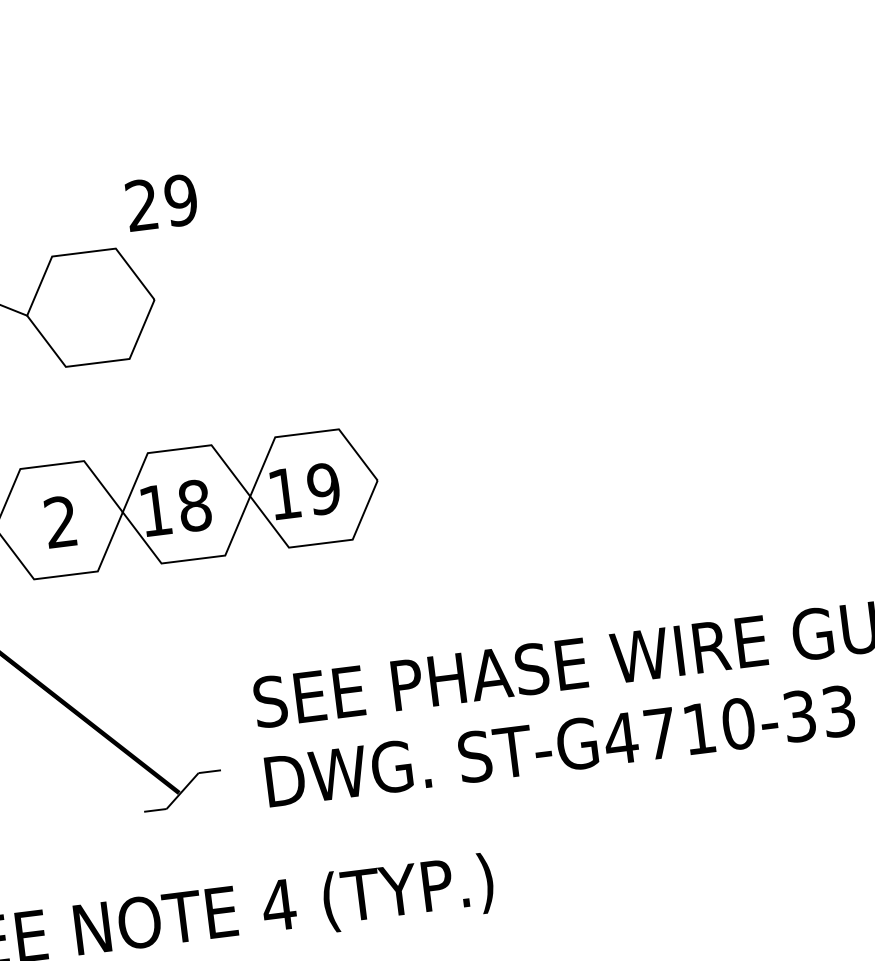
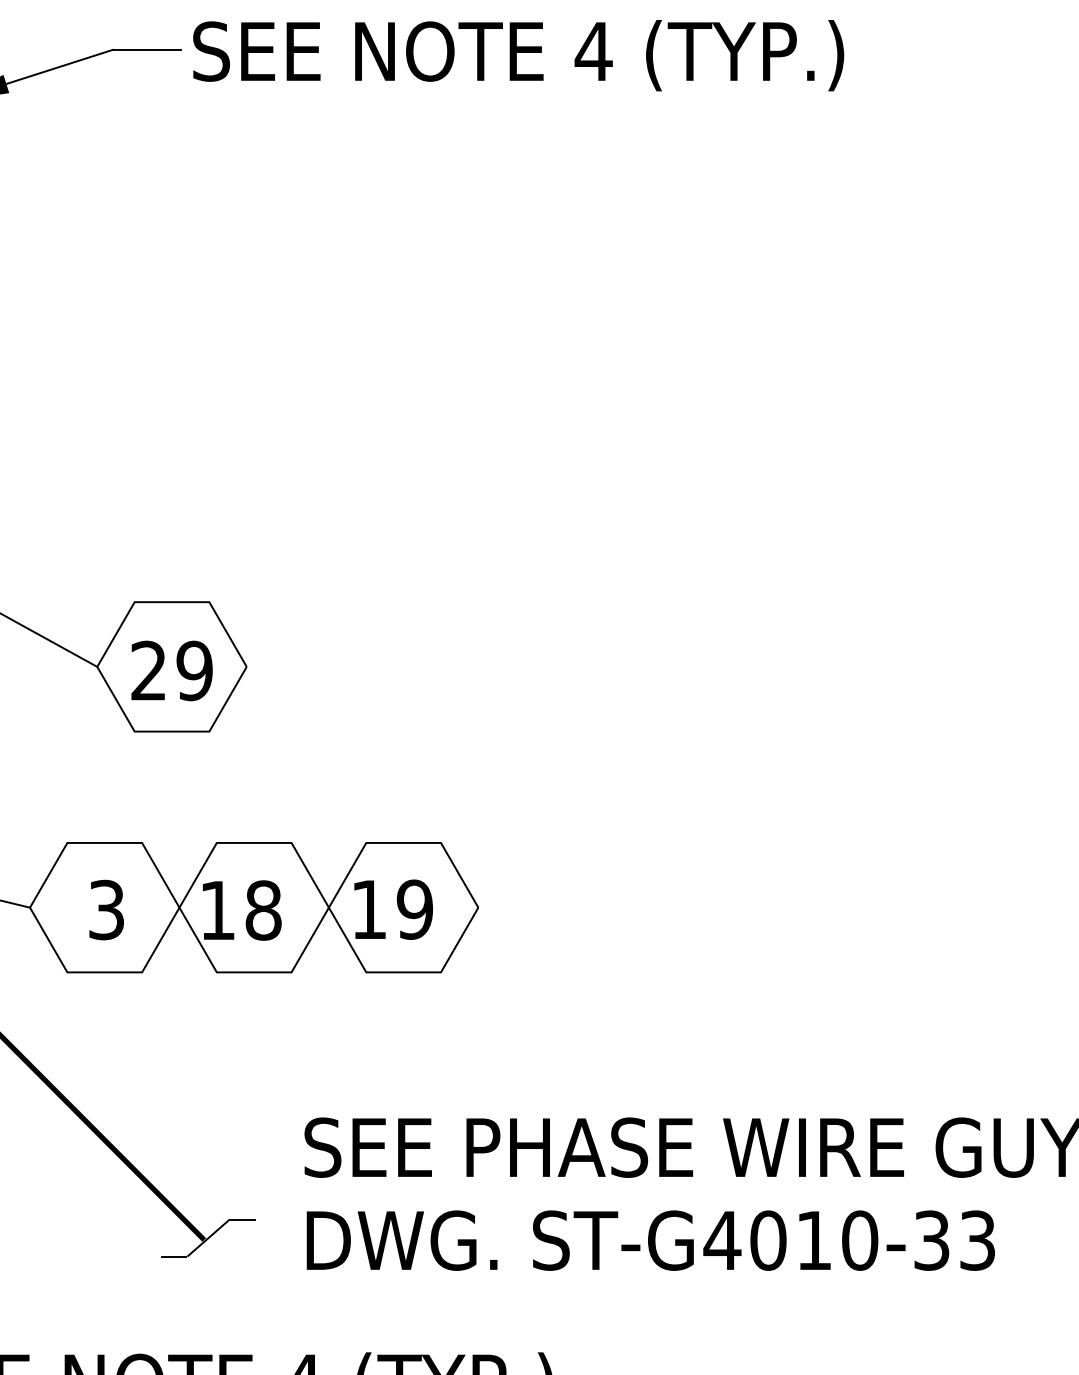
text: (161, 202) -> (171, 670), moved
text: (60, 522) -> (106, 910), 2 -> 3
text: (660, 733) -> (768, 1240), ST-G4710-33 -> ST-G4010-33

